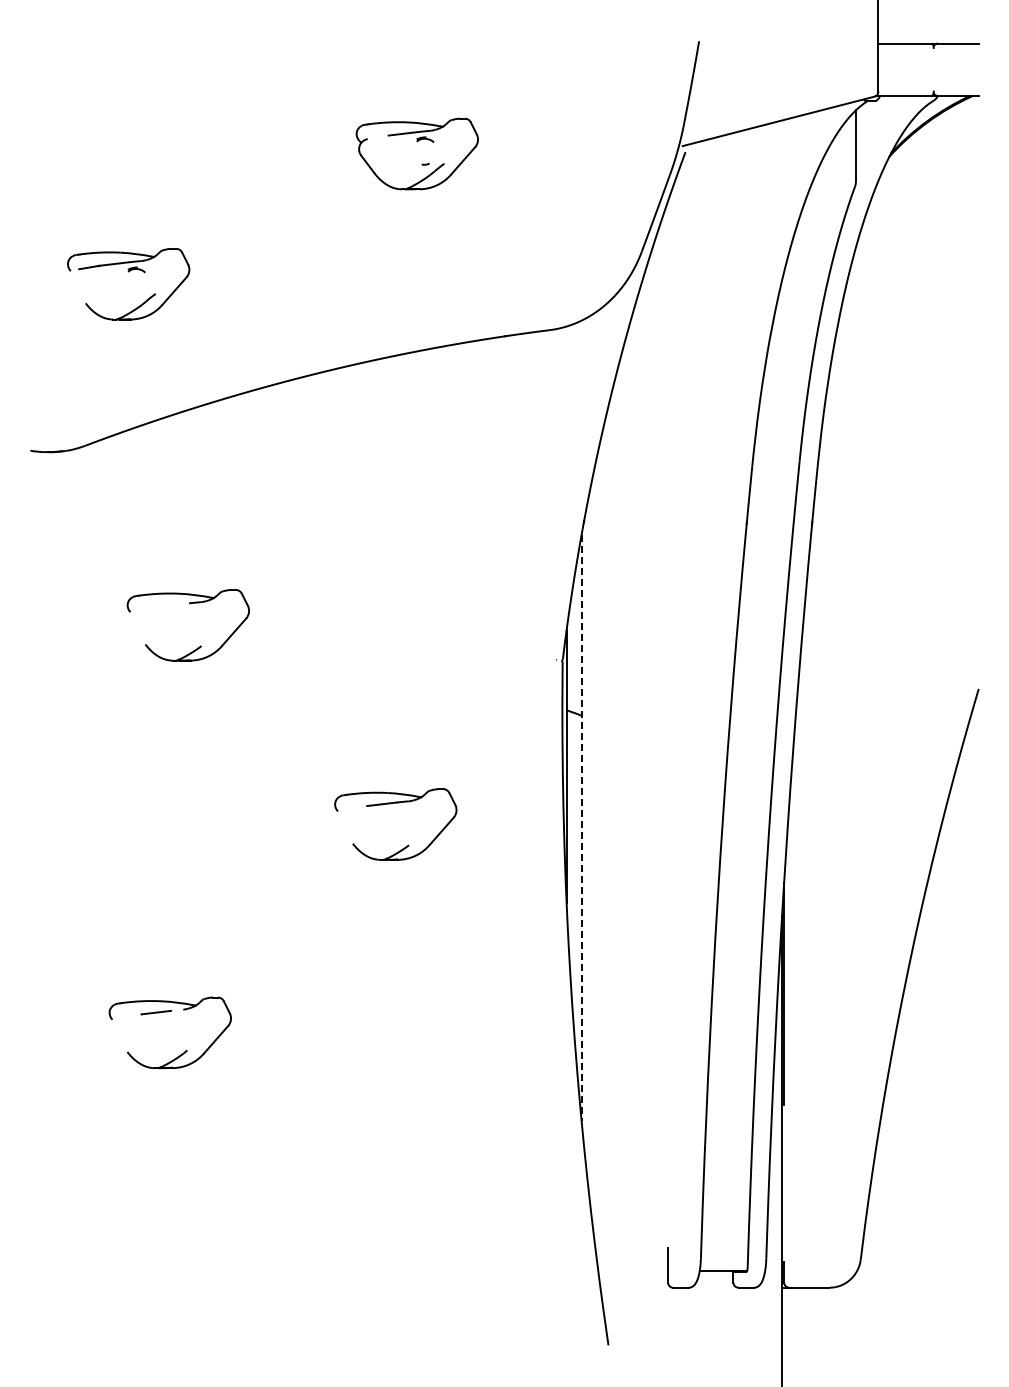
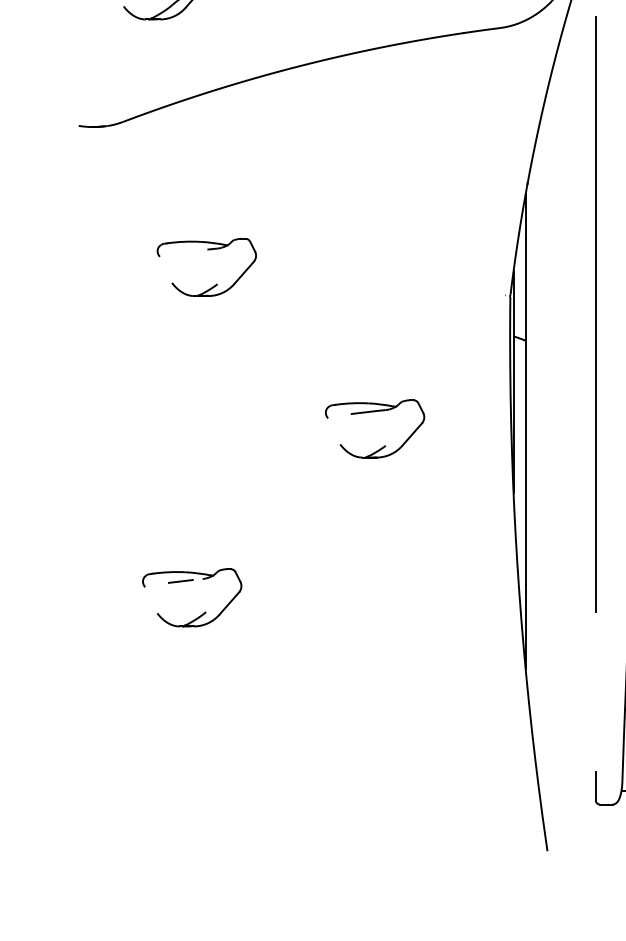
line: (668, 683) -> (596, 314), added
line: (581, 827) -> (525, 431), dashed -> solid

